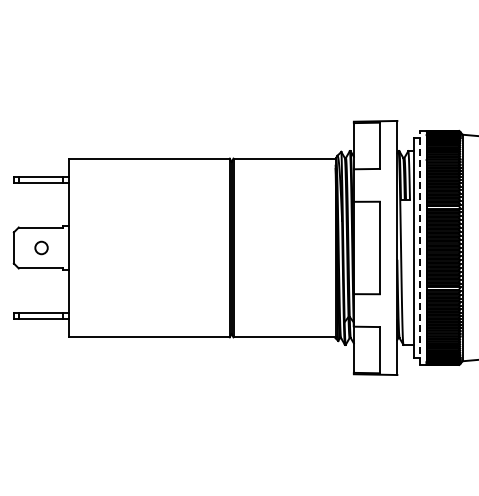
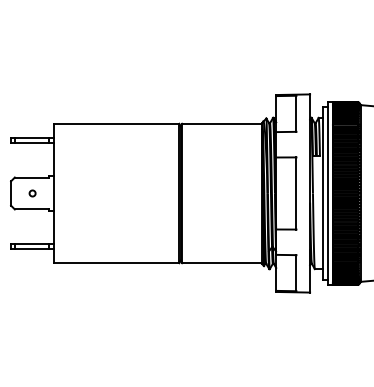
circle: (41, 247) -> (32, 193), size x0.62
line: (420, 247) -> (328, 193), dashed -> solid

